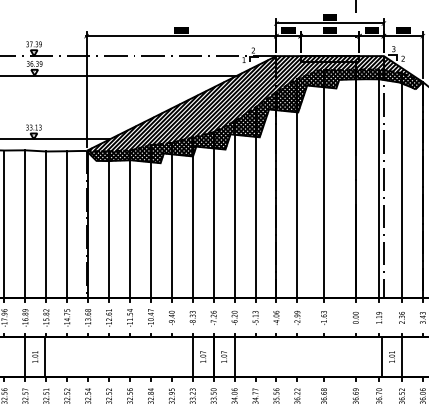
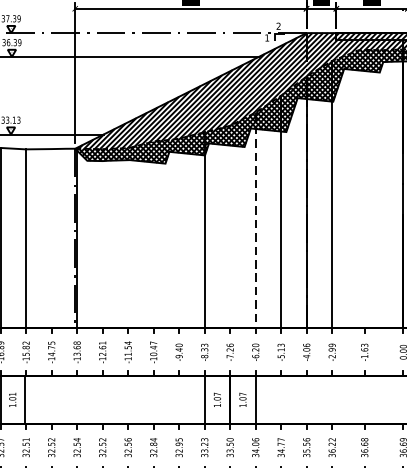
line: (324, 183) -> (365, 188), removed
line: (234, 209) -> (255, 220), solid -> dashed
line: (213, 215) -> (229, 227), removed
line: (171, 220) -> (178, 233), removed
line: (150, 221) -> (153, 234), removed
line: (67, 224) -> (51, 238), removed
line: (109, 224) -> (103, 238), removed
line: (130, 224) -> (128, 238), removed

